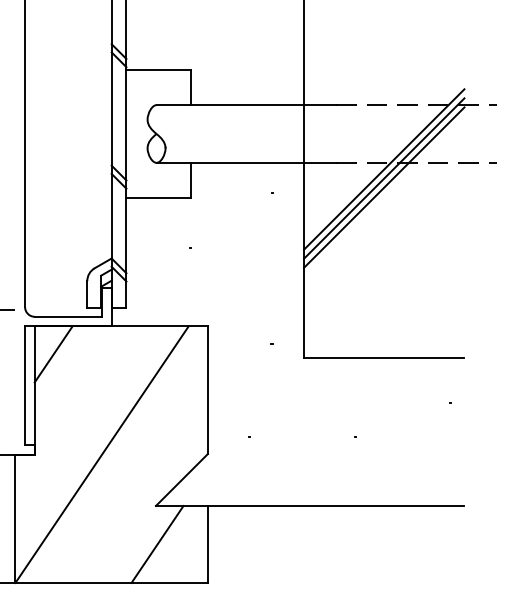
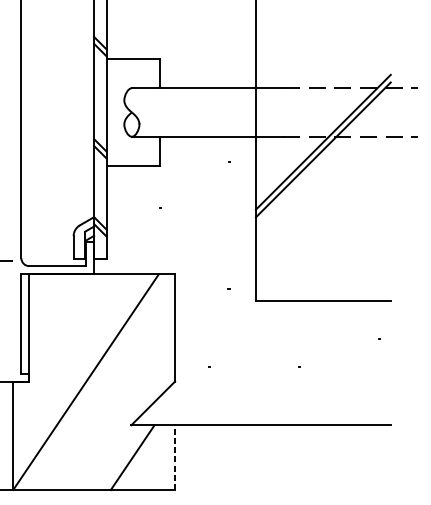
line: (384, 187) -> (323, 157), removed
line: (53, 354) -> (45, 297), removed
line: (207, 543) -> (174, 456), solid -> dashed

